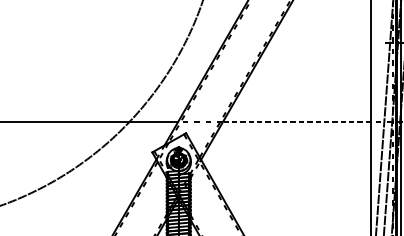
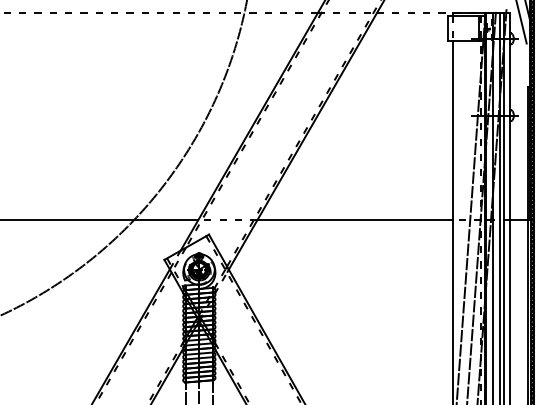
line: (297, 122) -> (355, 220), dashed -> solid

